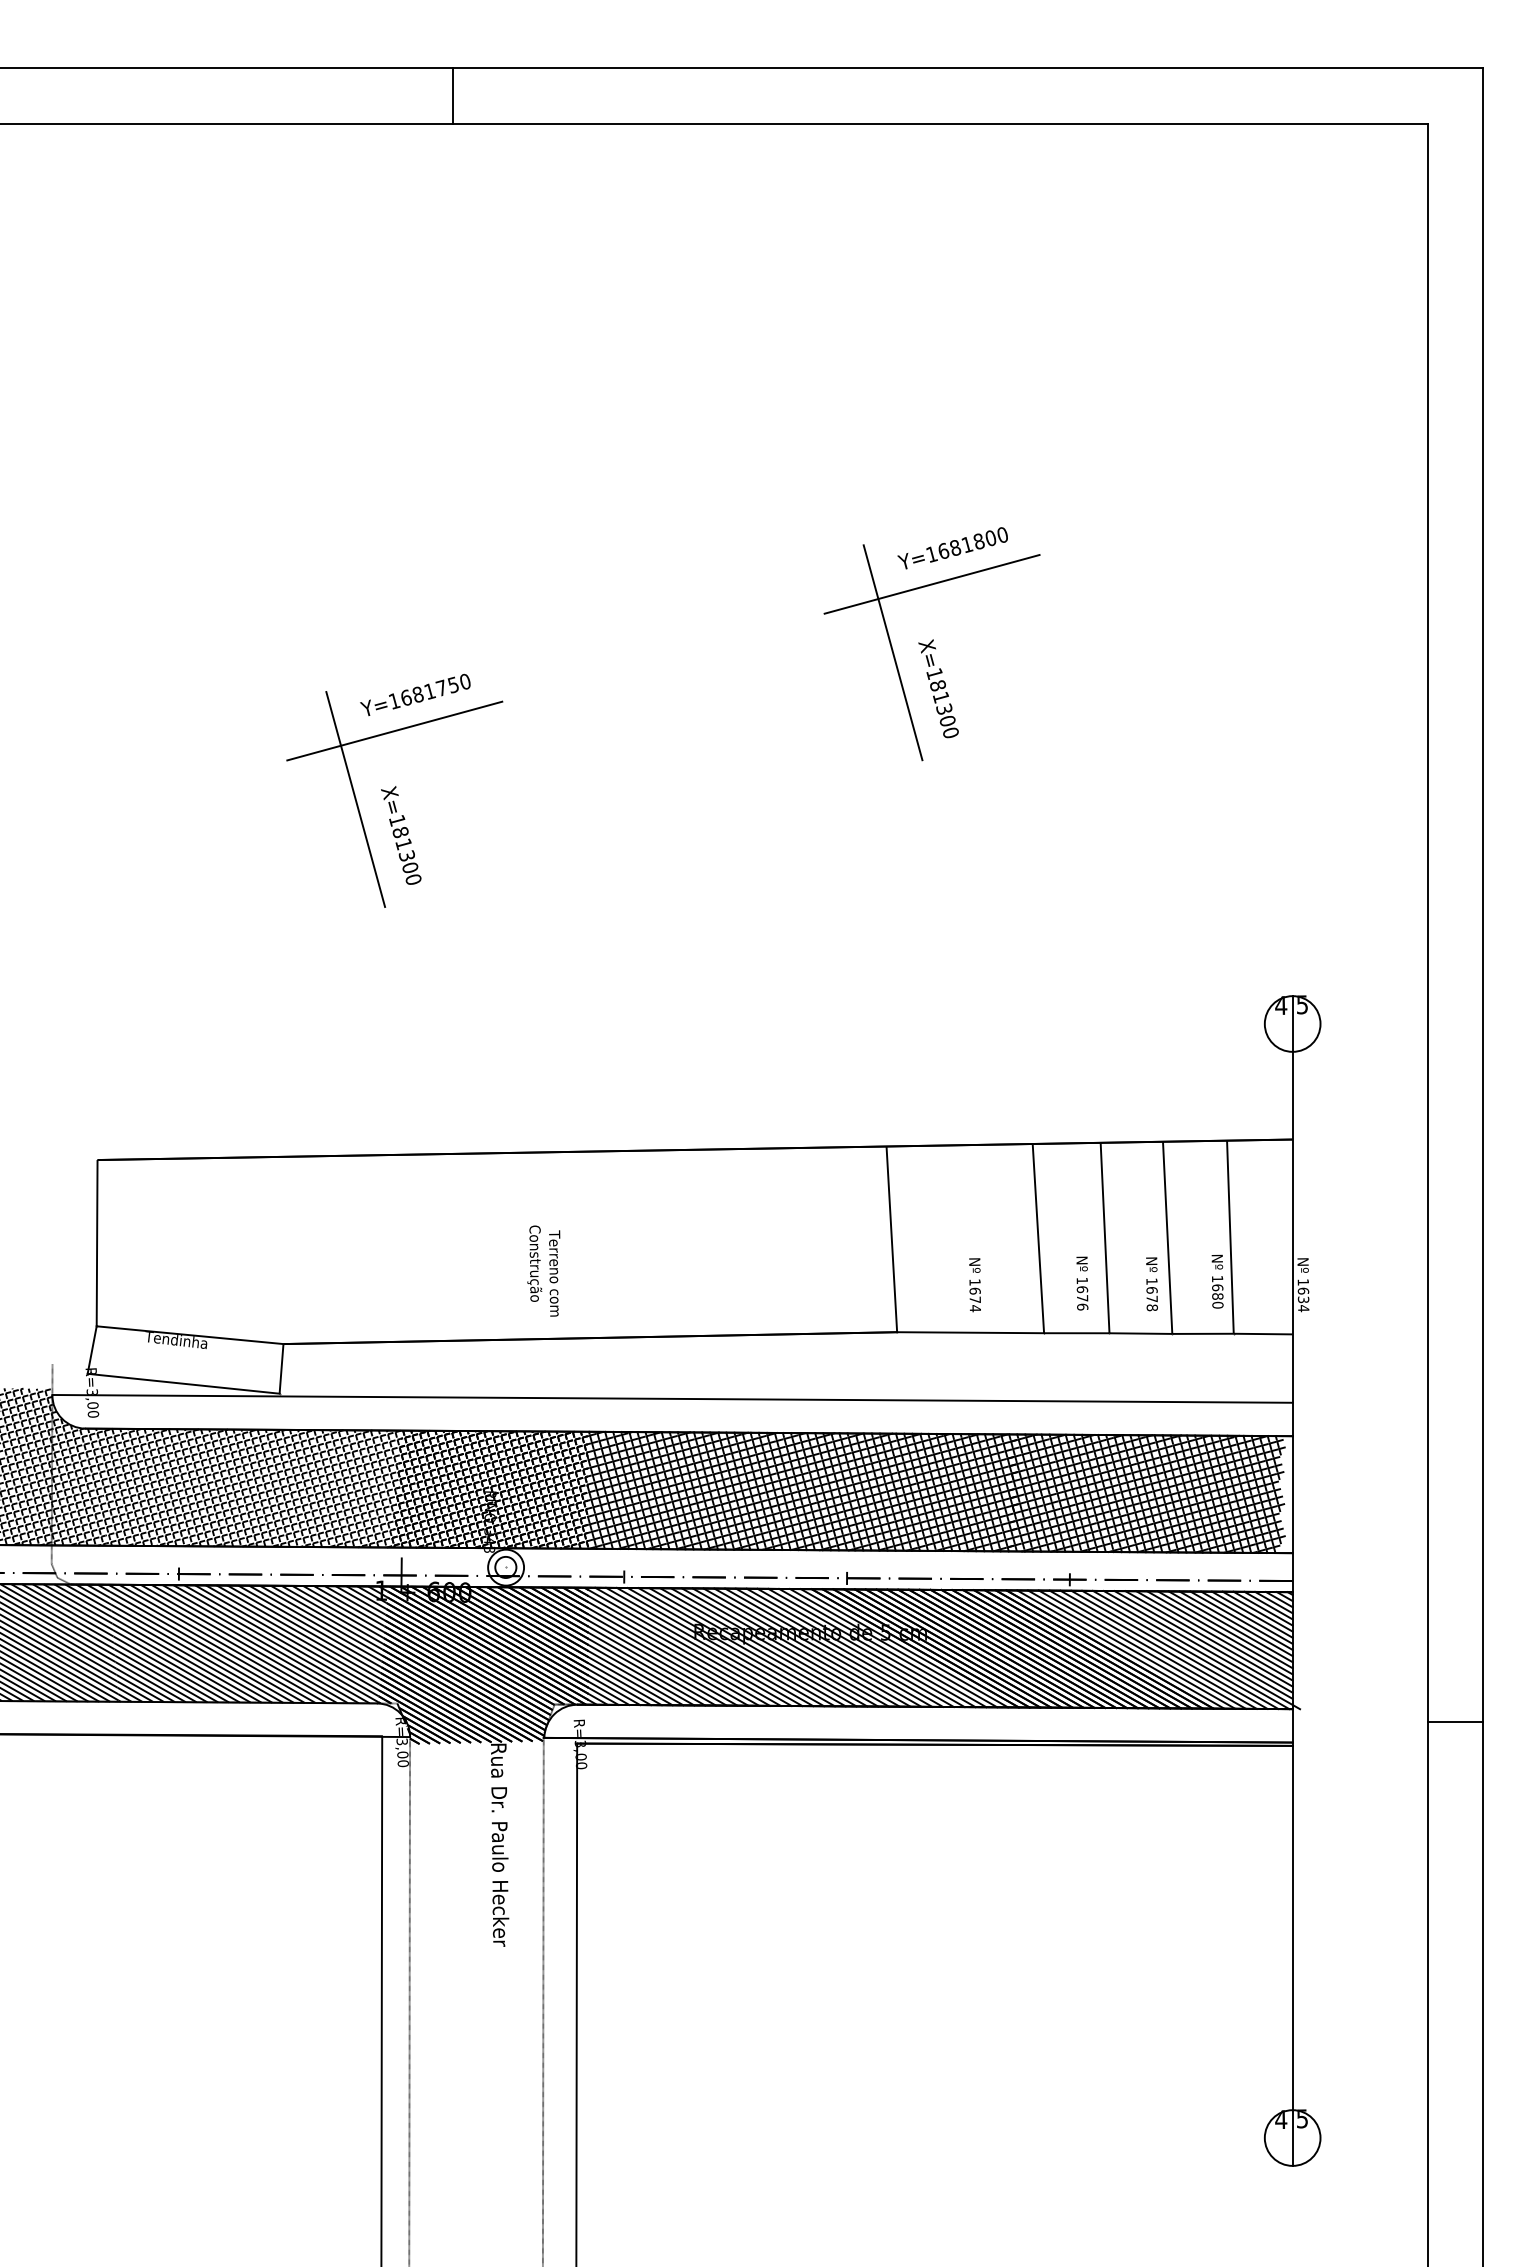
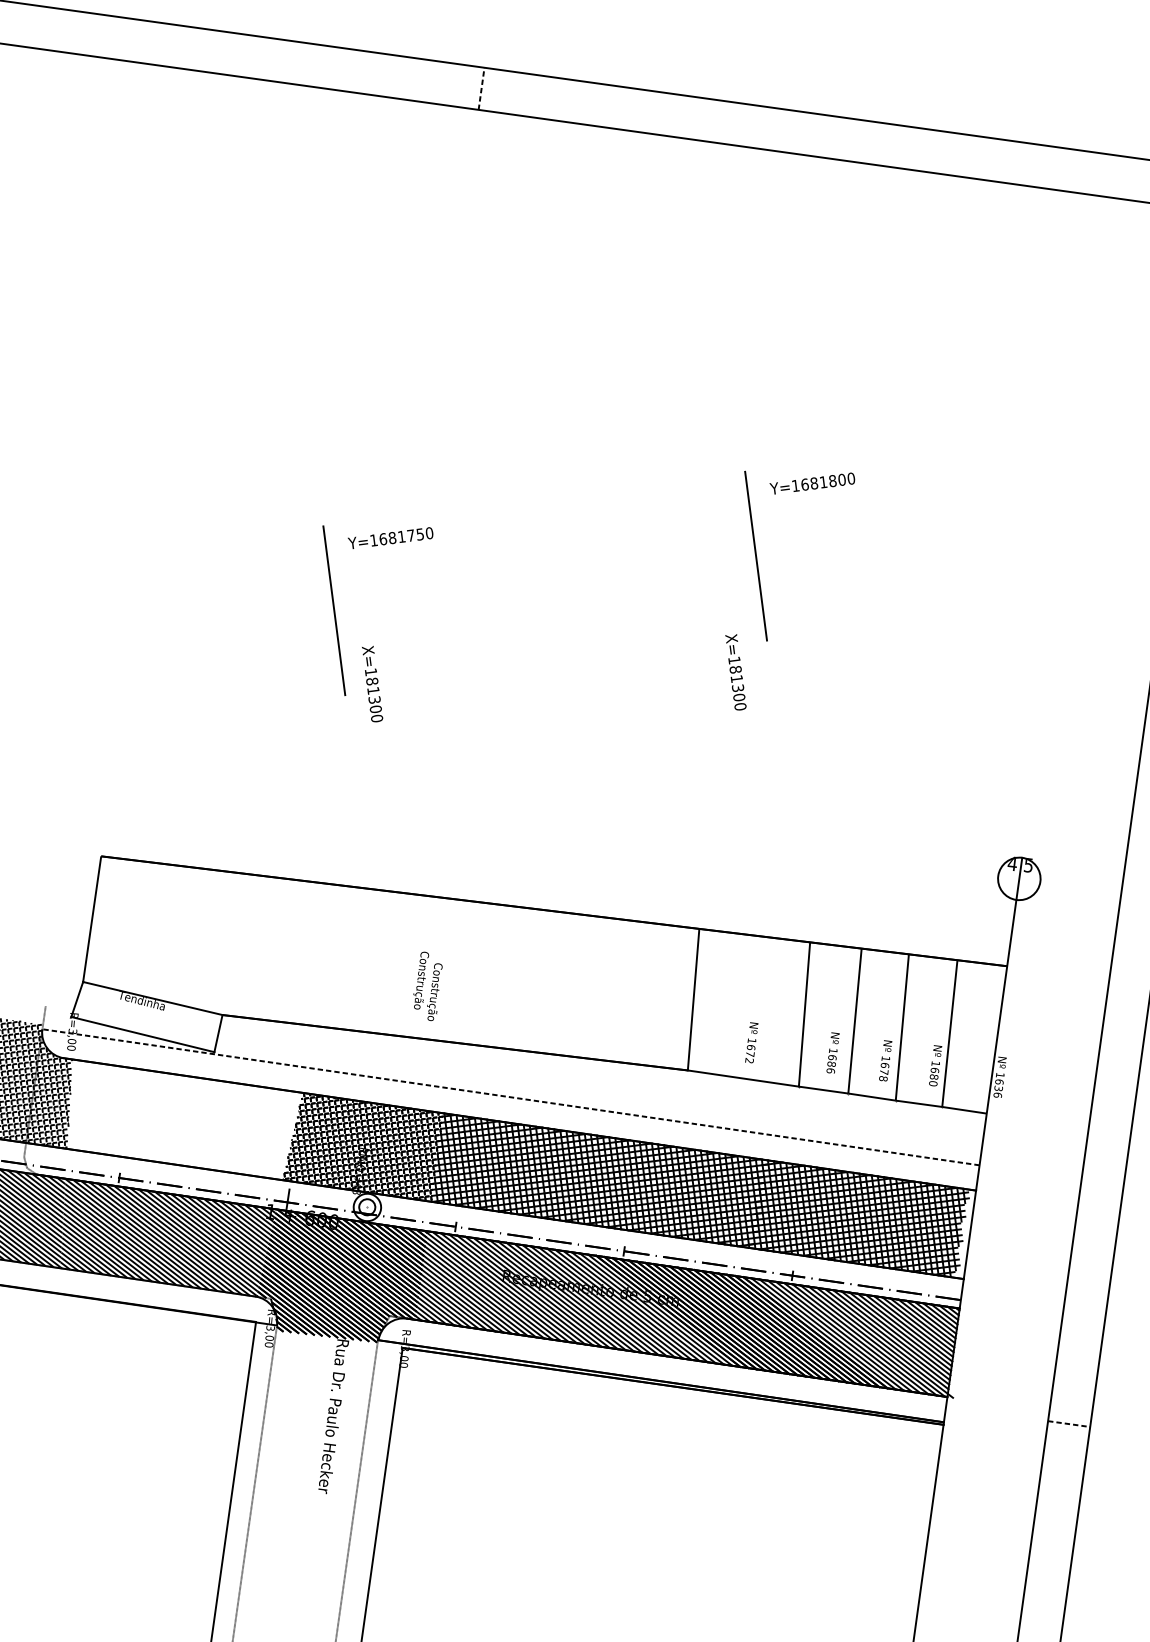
line: (452, 95) -> (481, 88), solid -> dashed
line: (931, 584) -> (792, 508), removed
text: (938, 688) -> (735, 671), moved
line: (394, 730) -> (370, 562), removed
text: (401, 835) -> (372, 683), moved
text: (554, 1273) -> (434, 990), Terreno com -> Construção
text: (1082, 1298) -> (831, 1064), 1676 -> 1686
text: (975, 1308) -> (749, 1060), 1674 -> 1672
text: (1303, 1308) -> (997, 1095), 1634 -> 1636
line: (672, 1398) -> (511, 1097), solid -> dashed
hatch: (248, 1487) -> (181, 1119), removed
line: (1455, 1722) -> (1069, 1424), solid -> dashed

